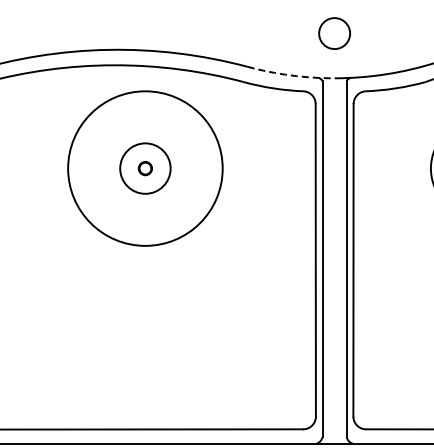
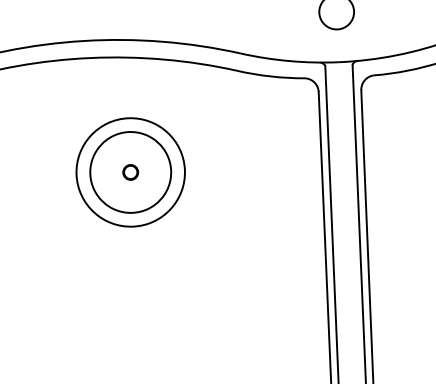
arc: (290, 75) -> (289, 61), dashed -> solid
circle: (145, 168) -> (130, 172), size x0.62
circle: (145, 168) -> (130, 172), size x1.43

